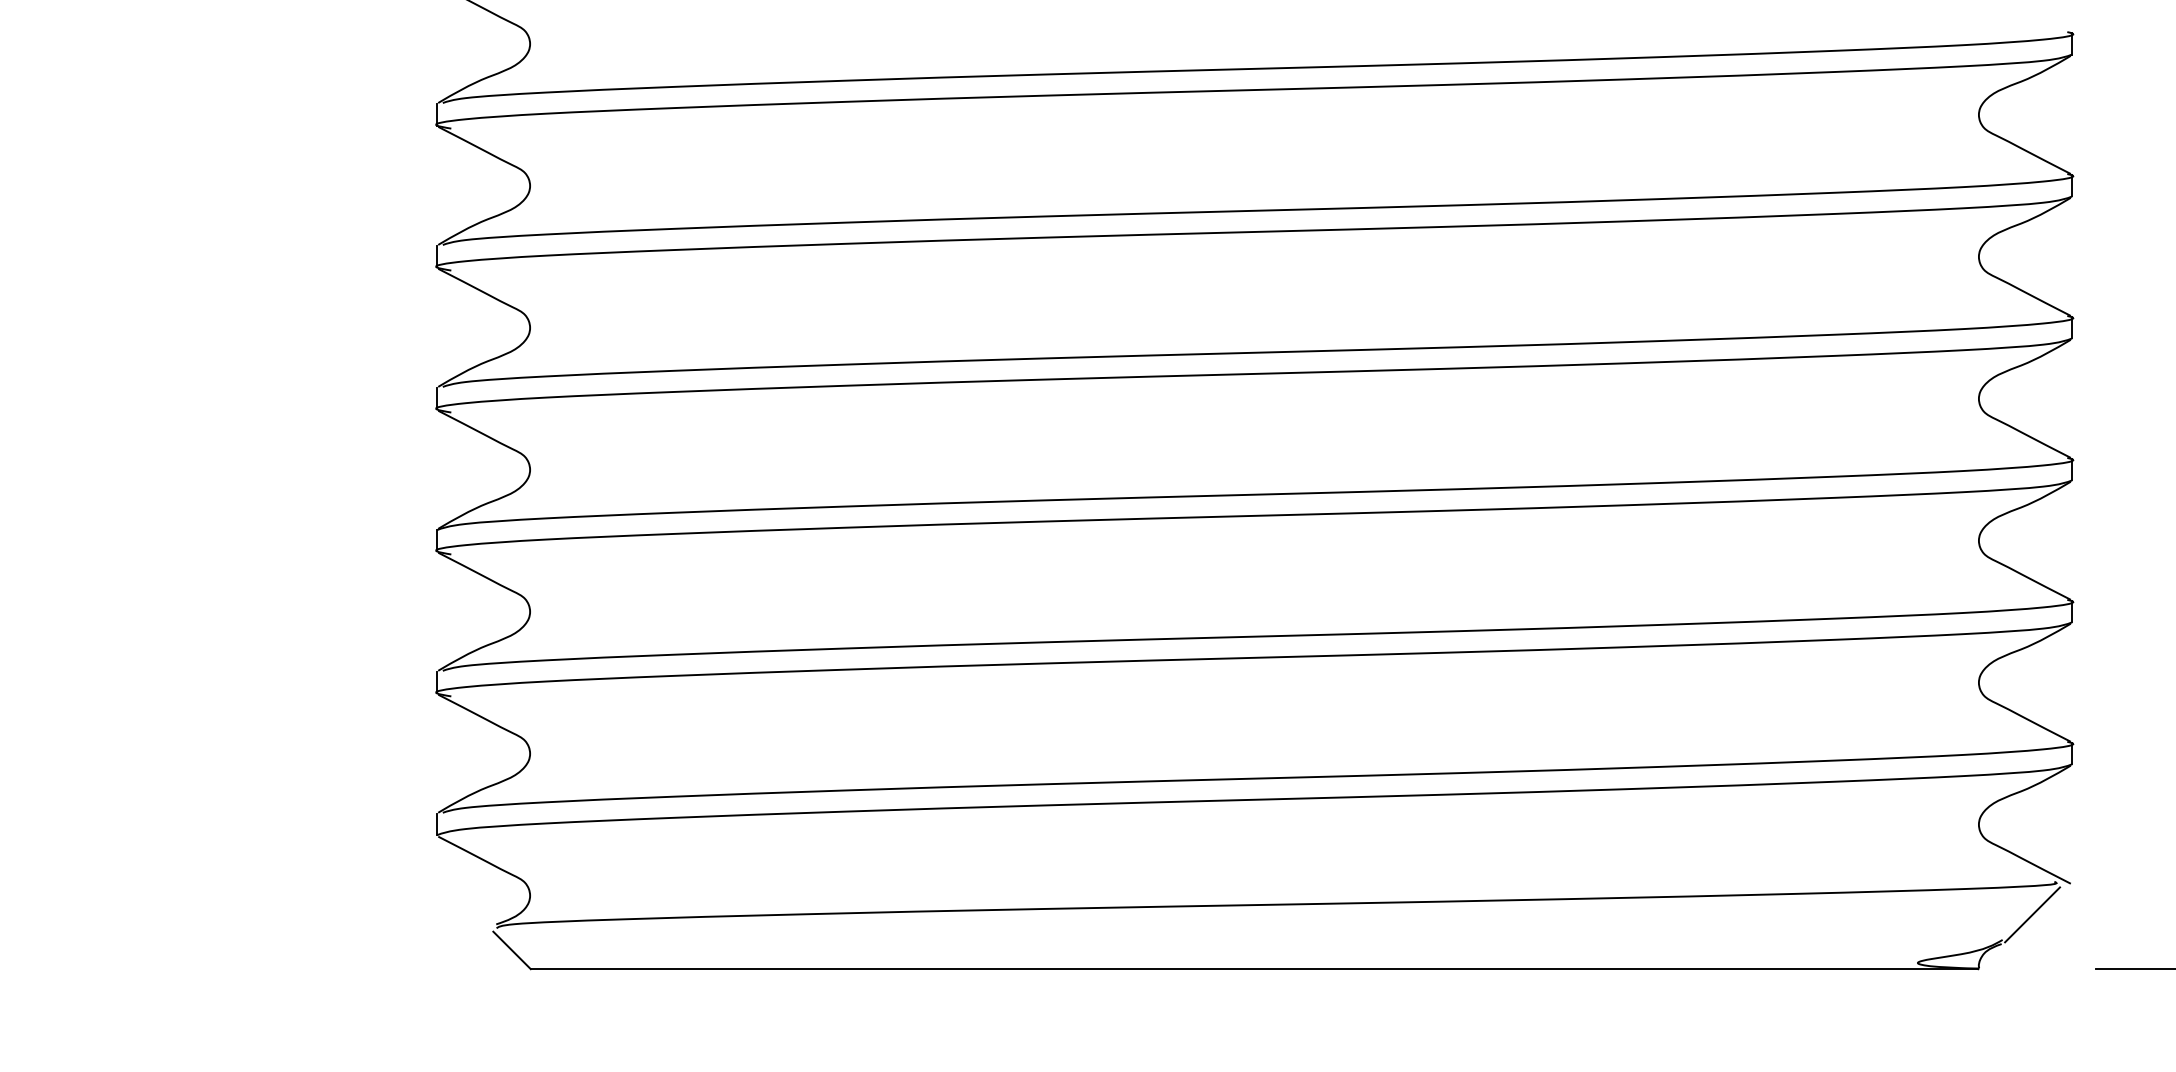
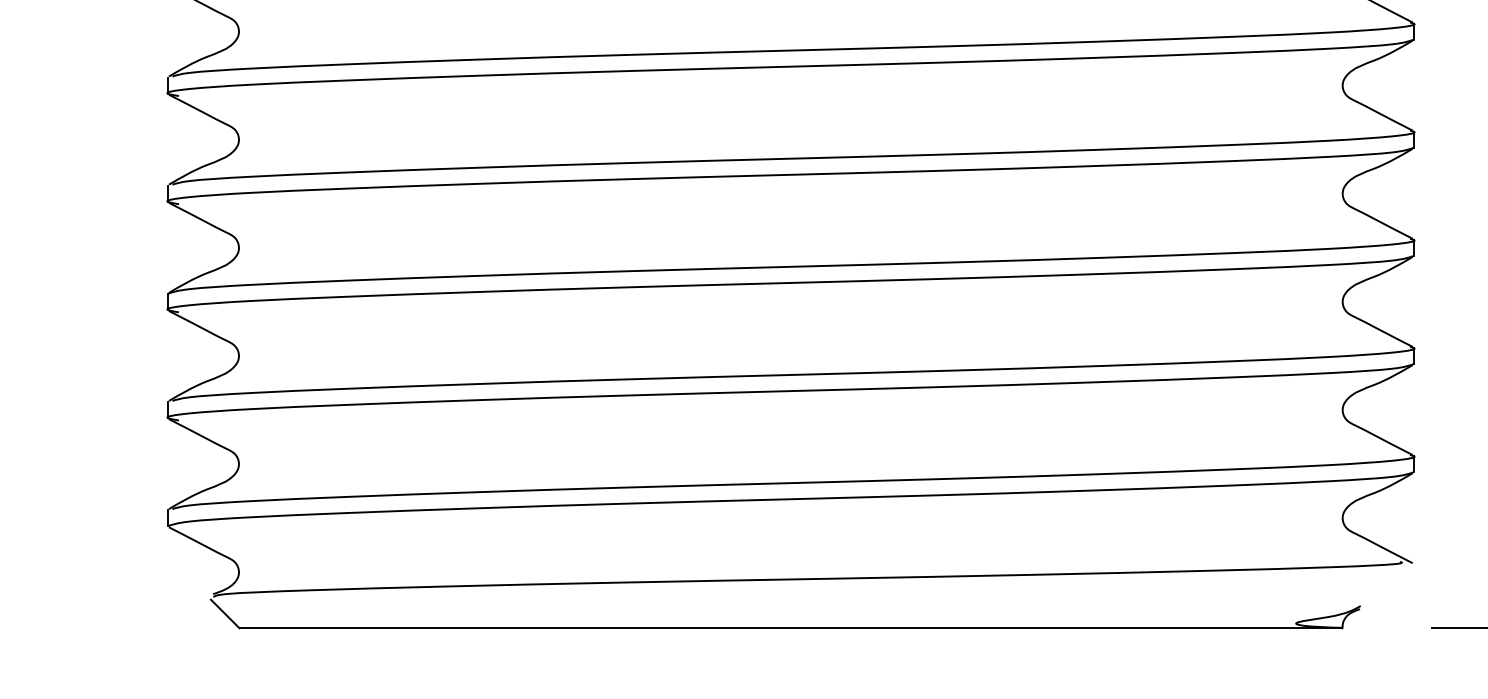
line: (2032, 914) -> (1383, 586), removed

